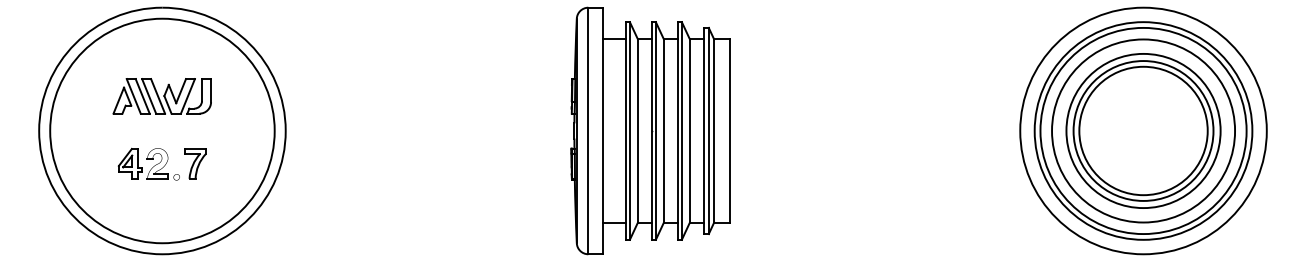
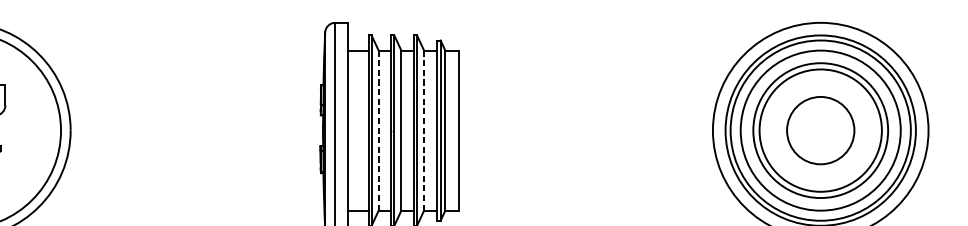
circle: (1143, 130) -> (820, 130), size x0.6
line: (637, 131) -> (378, 131), solid -> dashed
line: (689, 131) -> (423, 131), solid -> dashed

